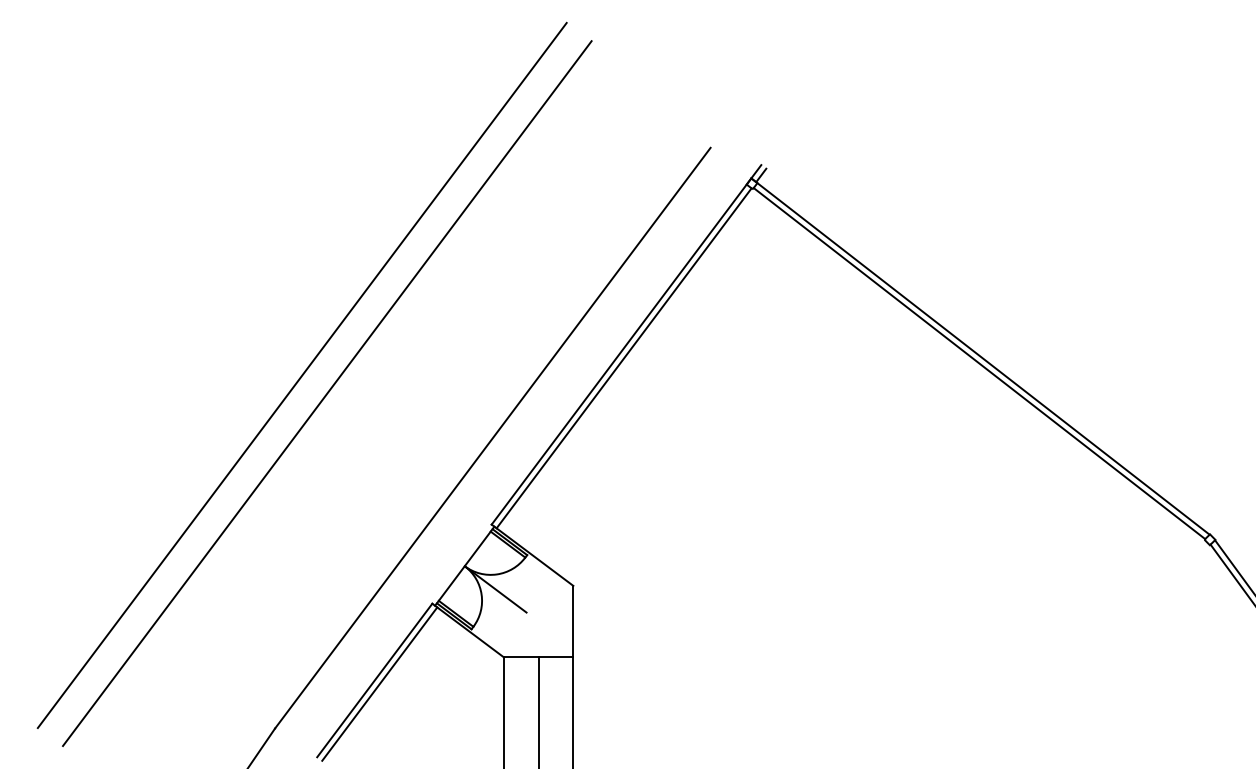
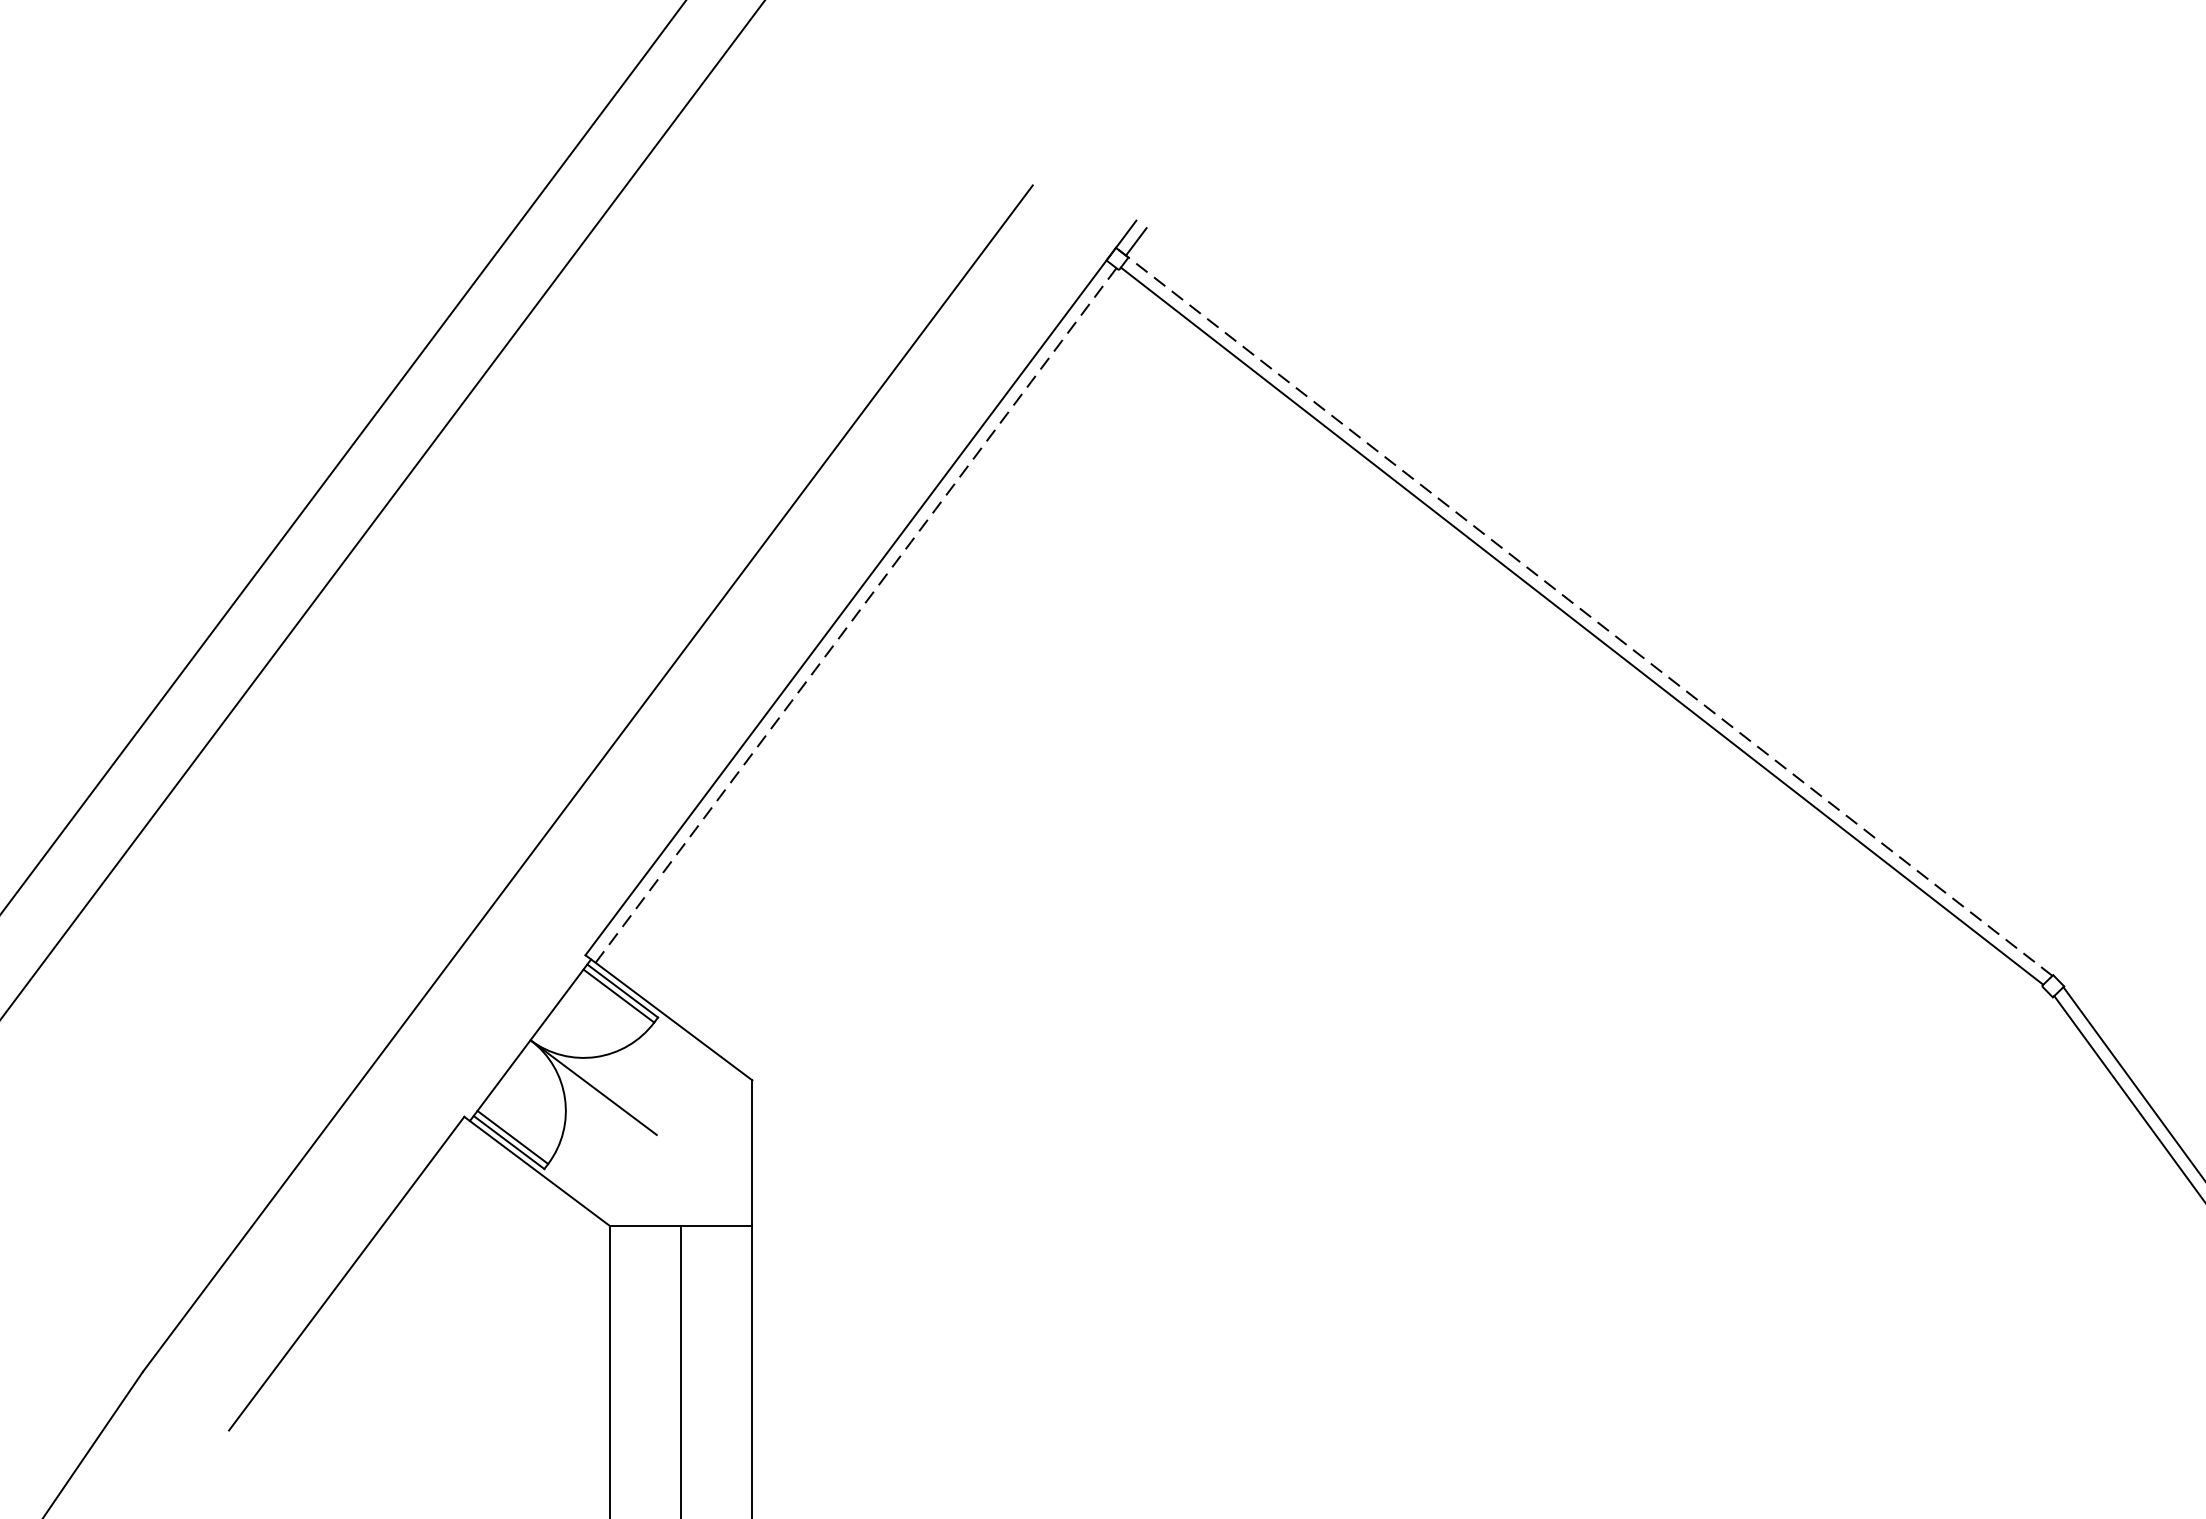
line: (980, 356) -> (1584, 611), solid -> dashed
line: (624, 357) -> (856, 613), solid -> dashed
line: (379, 683) -> (356, 1279), removed

